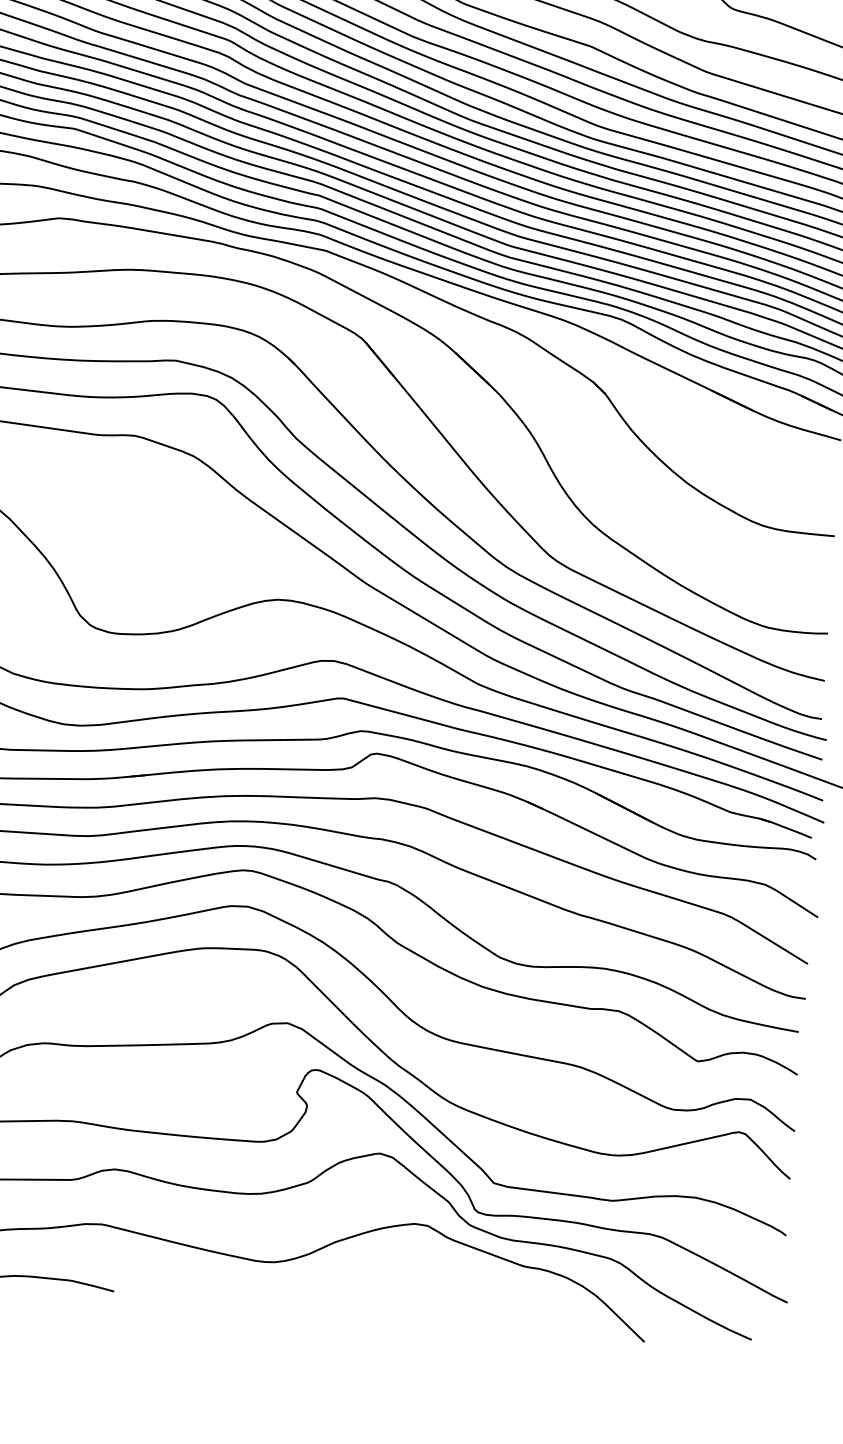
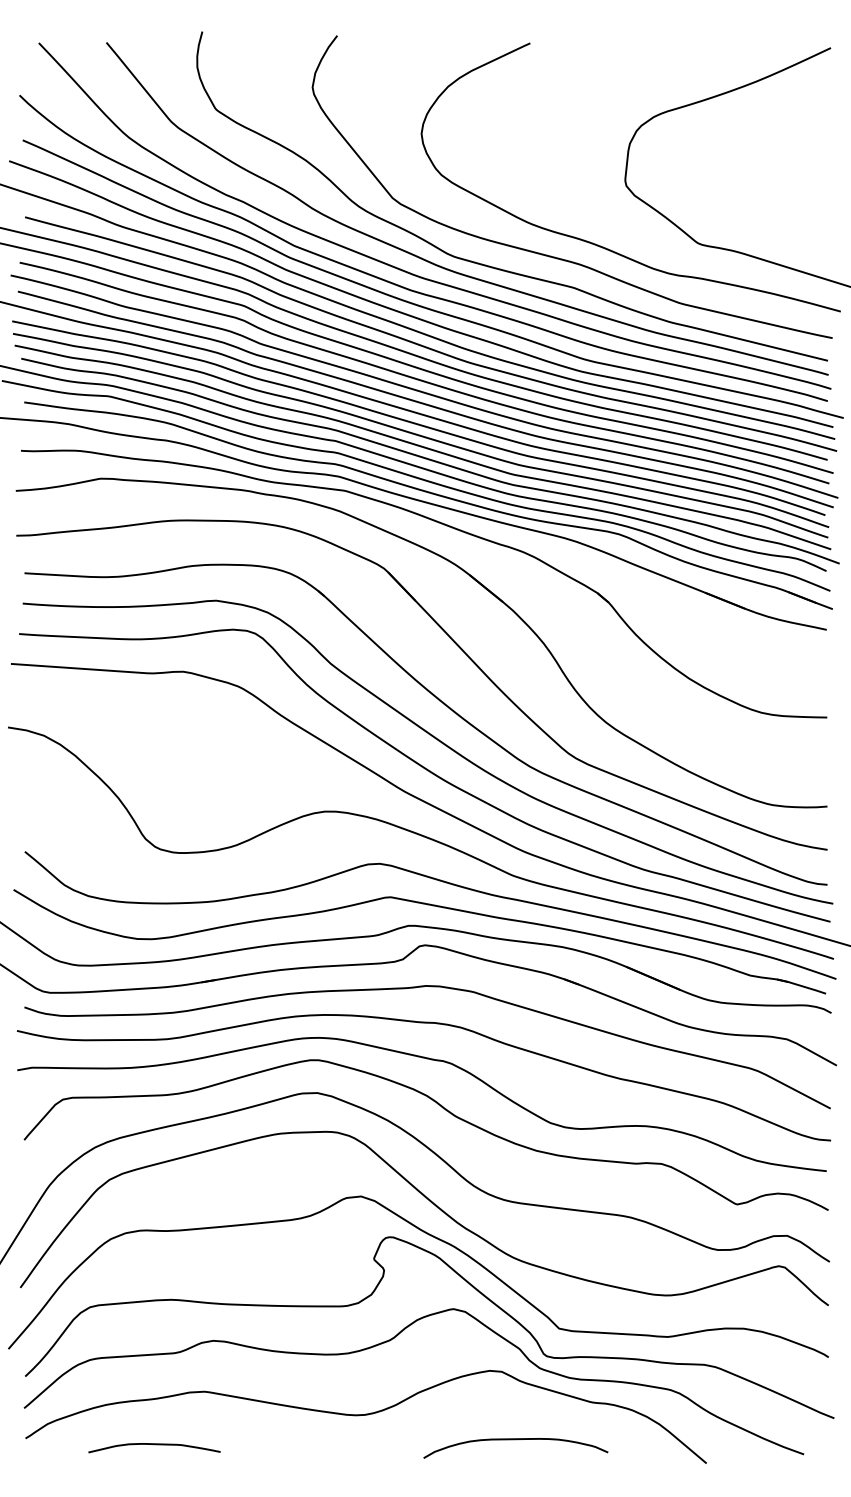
curve: (437, 1302) -> (515, 1440), added

